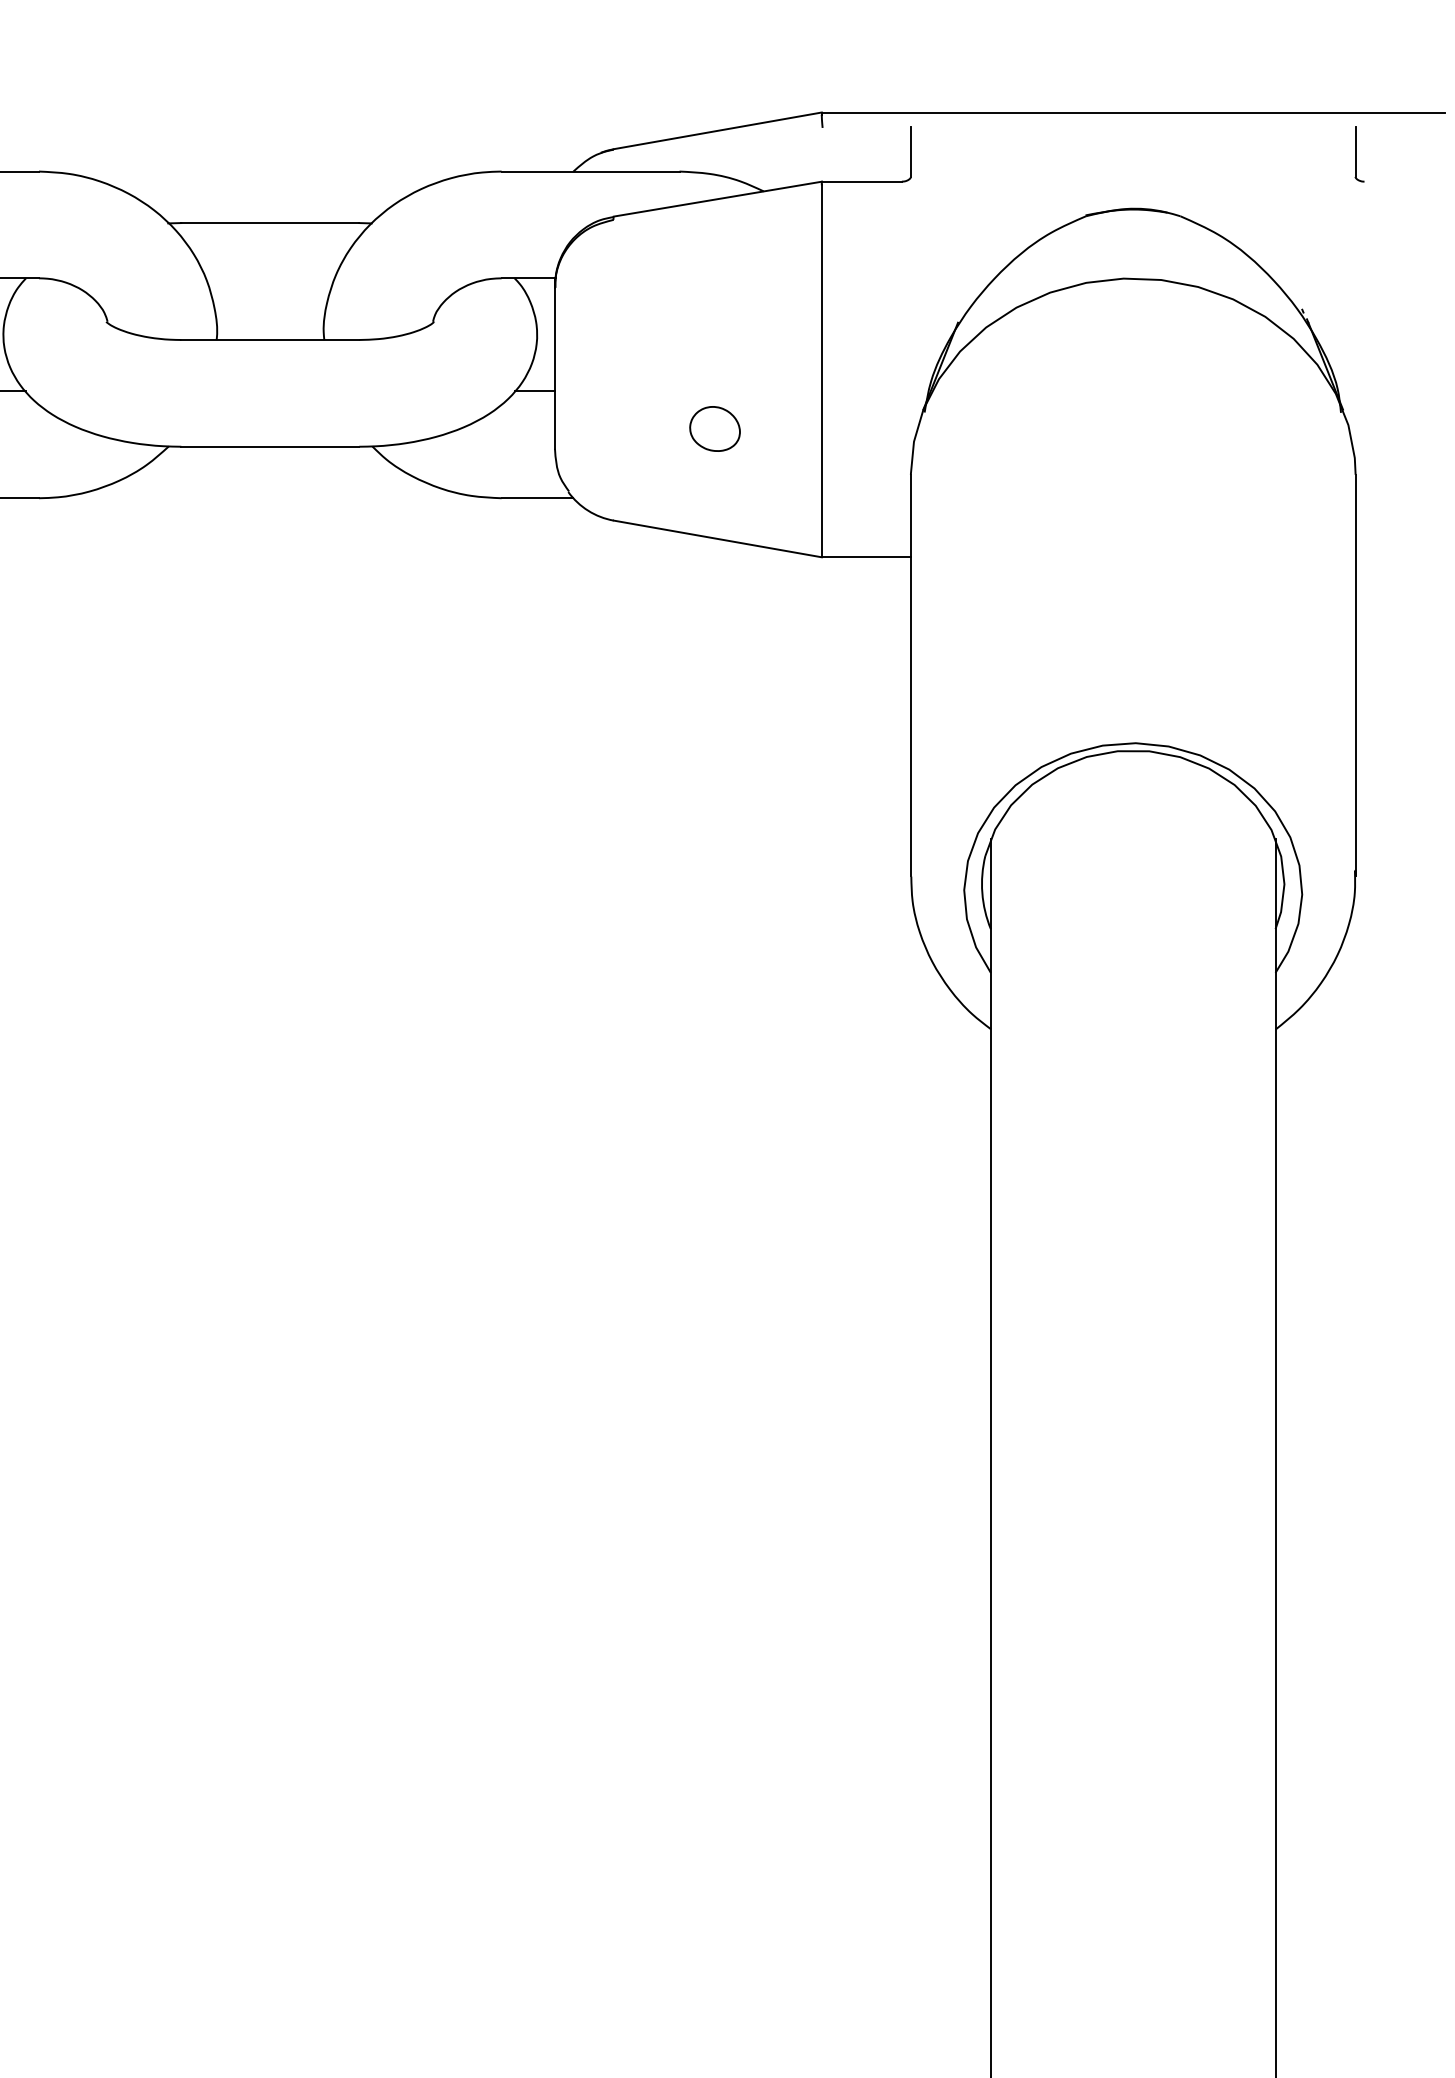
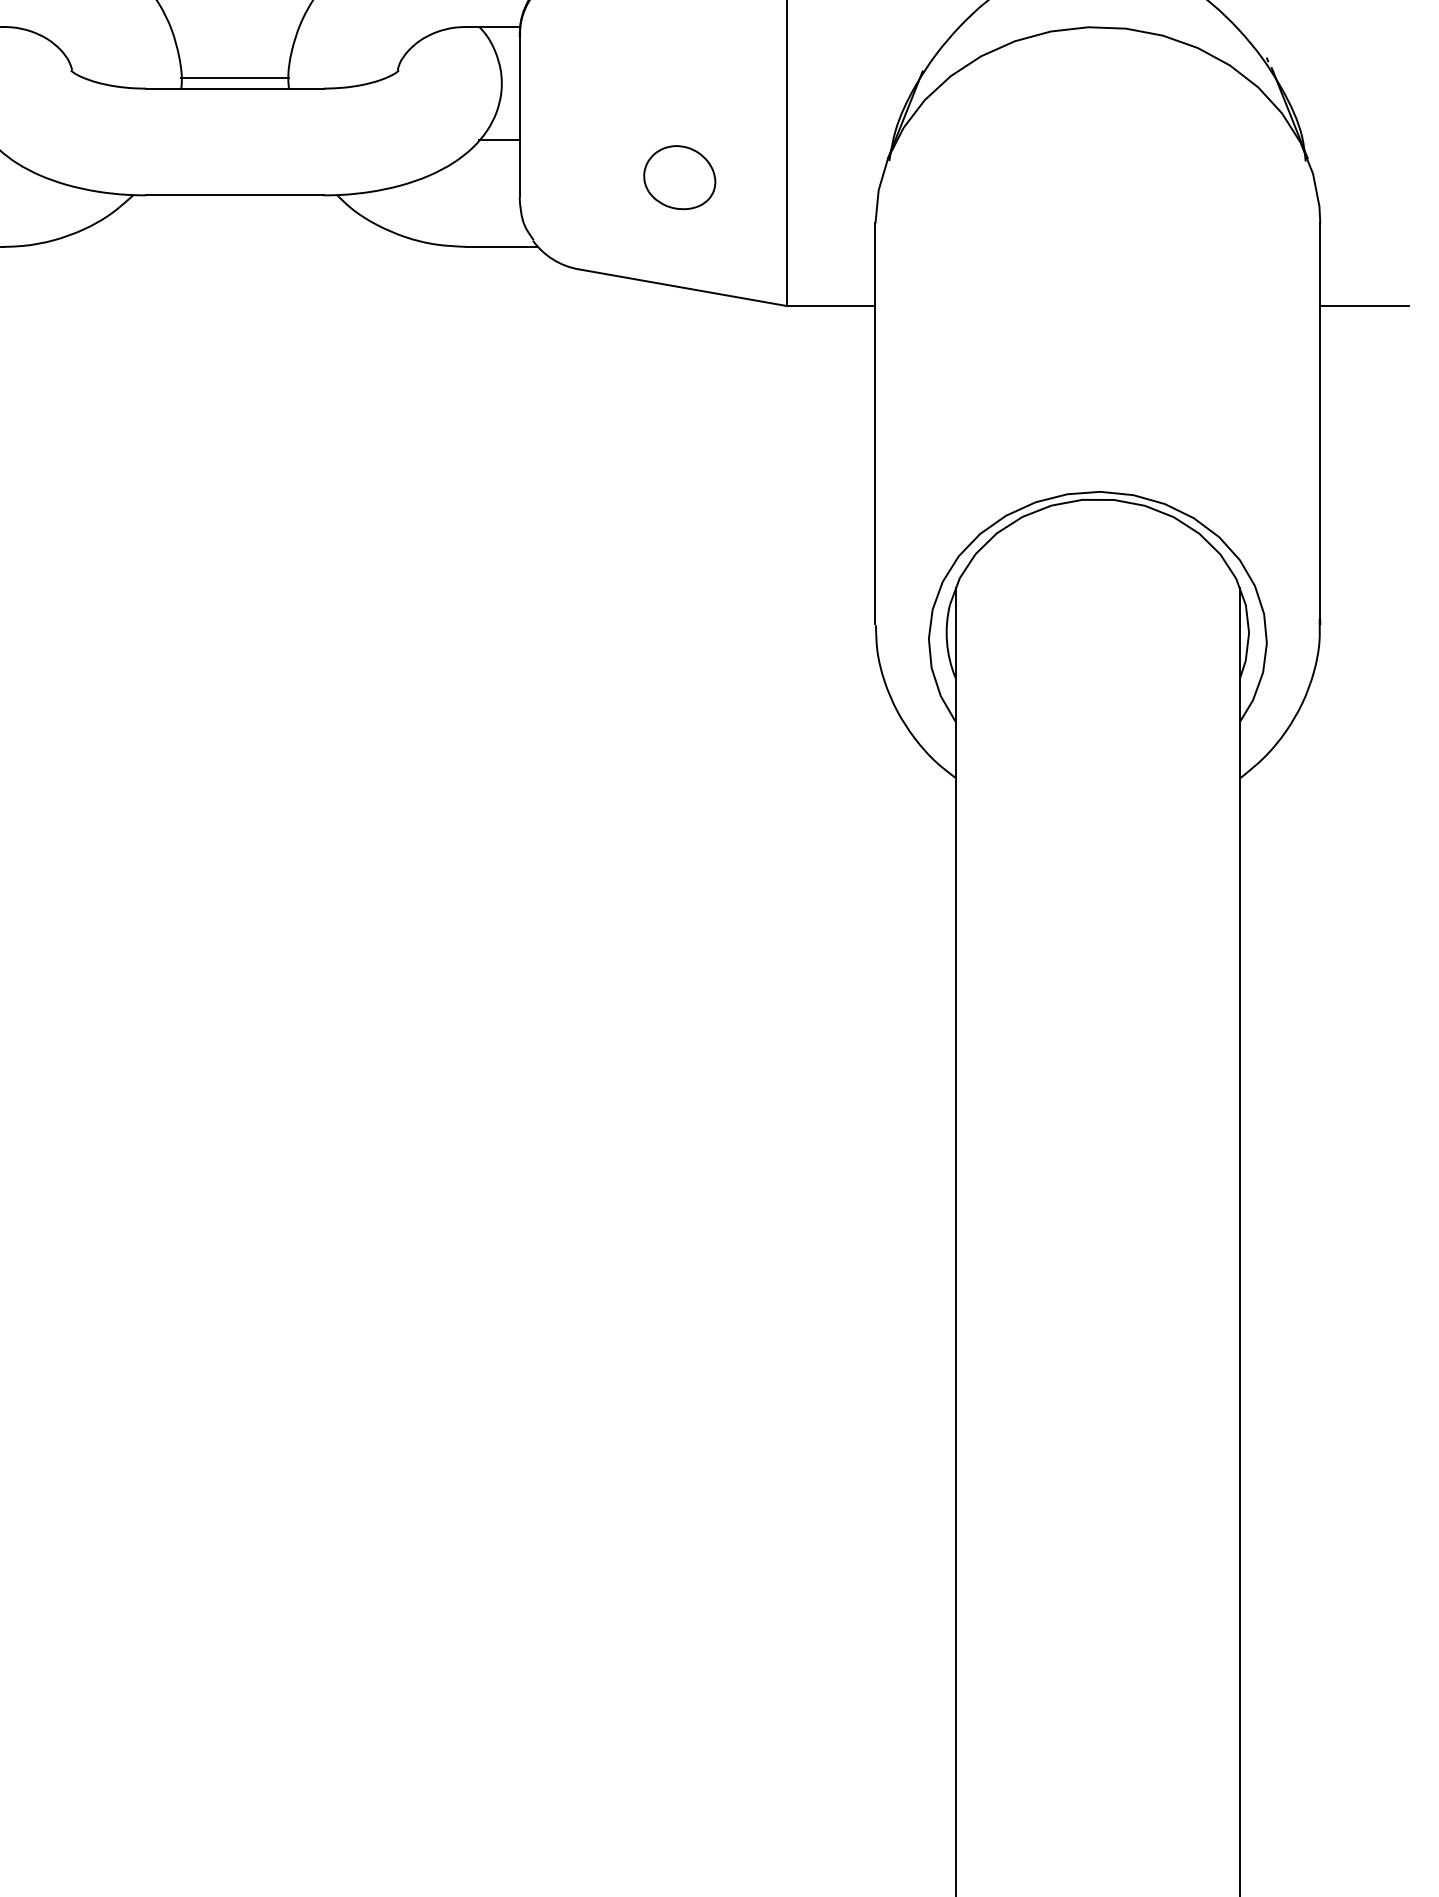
line: (269, 329) -> (234, 78), added
part: (714, 428) -> (679, 177), size x1.43
line: (1399, 557) -> (1364, 306), added

